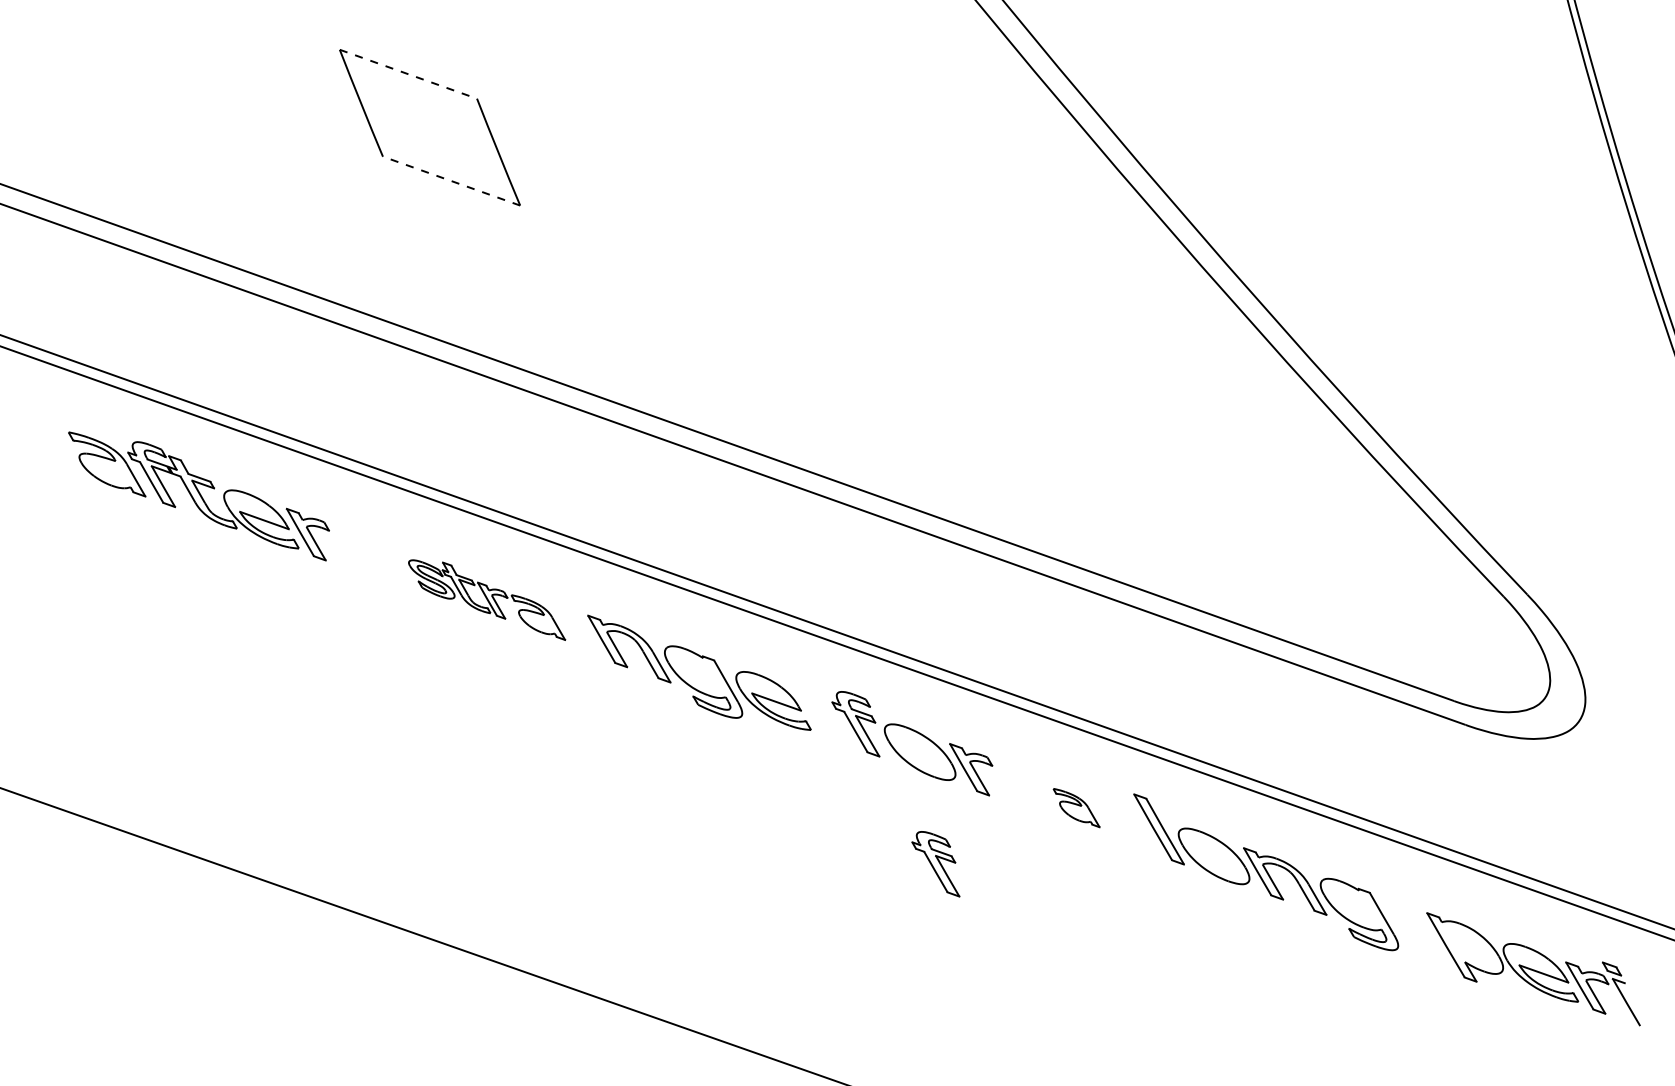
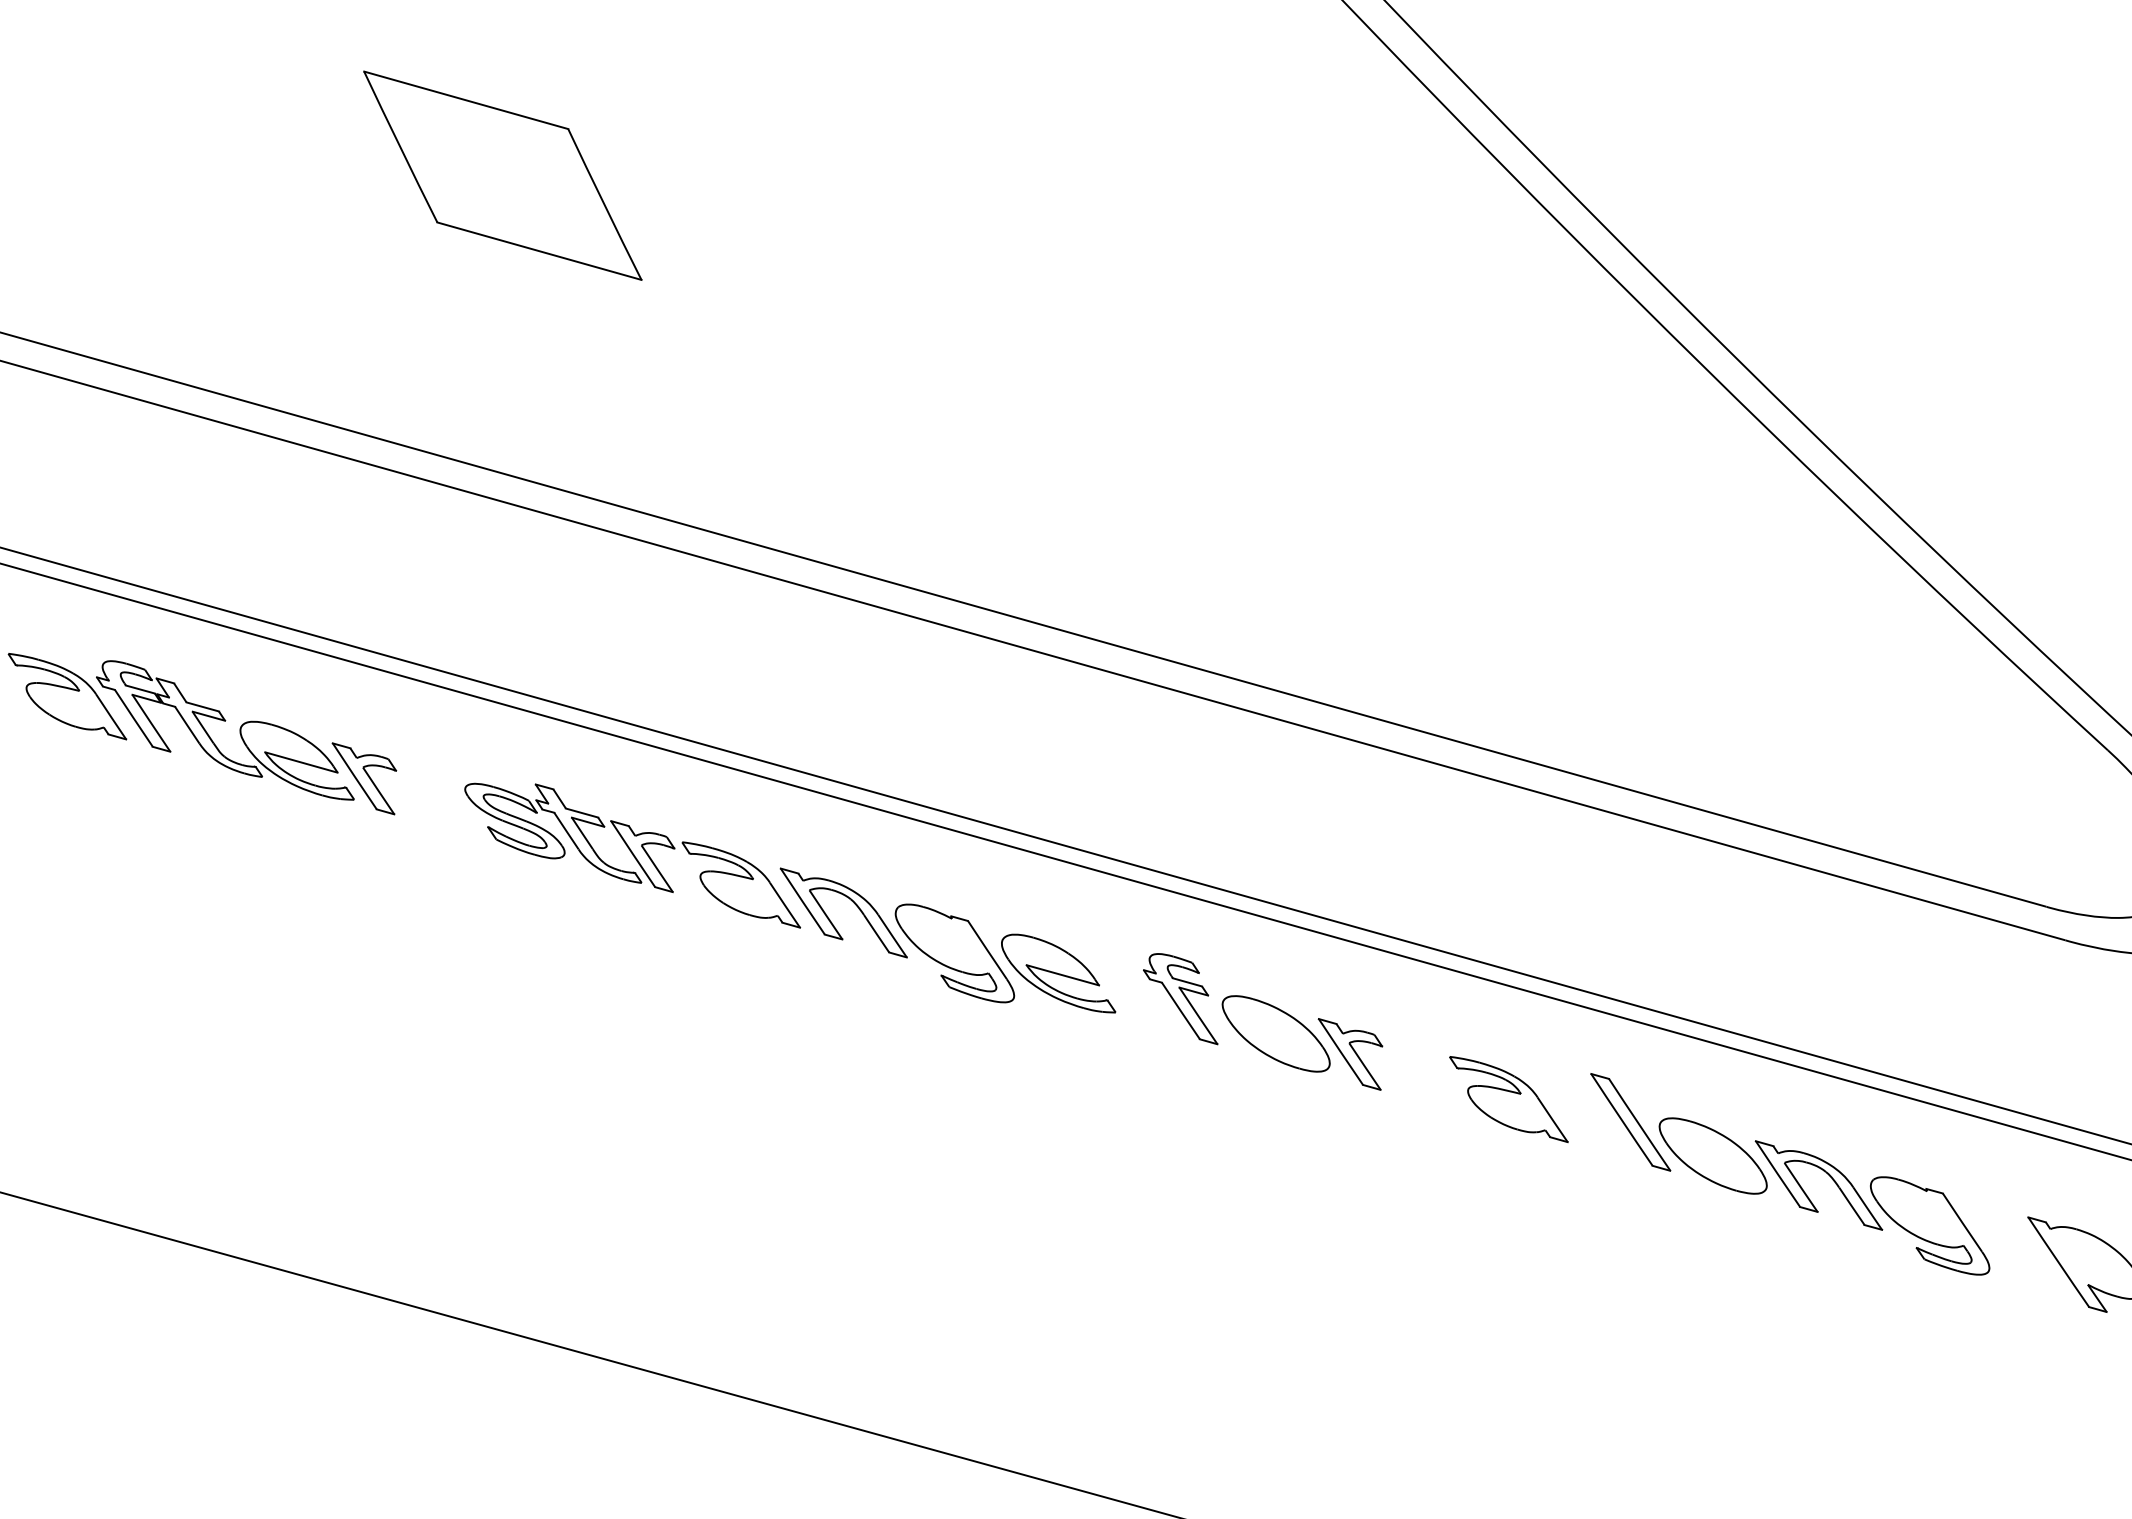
line: (408, 74) -> (466, 100), dashed -> solid
line: (451, 181) -> (539, 251), dashed -> solid
part: (486, 599) -> (631, 855), size x1.43
part: (1076, 807) -> (1508, 1098), size x1.67
part: (935, 864) -> (1309, 1195), removed

